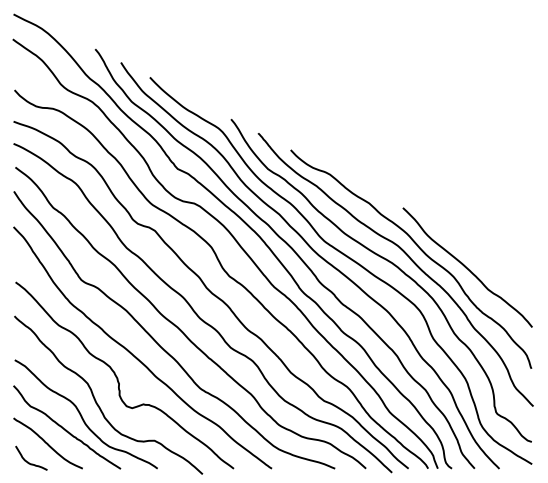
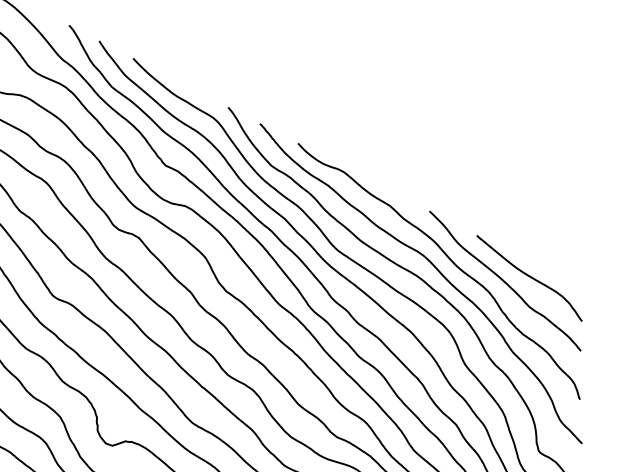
curve: (488, 264) -> (529, 277), added

